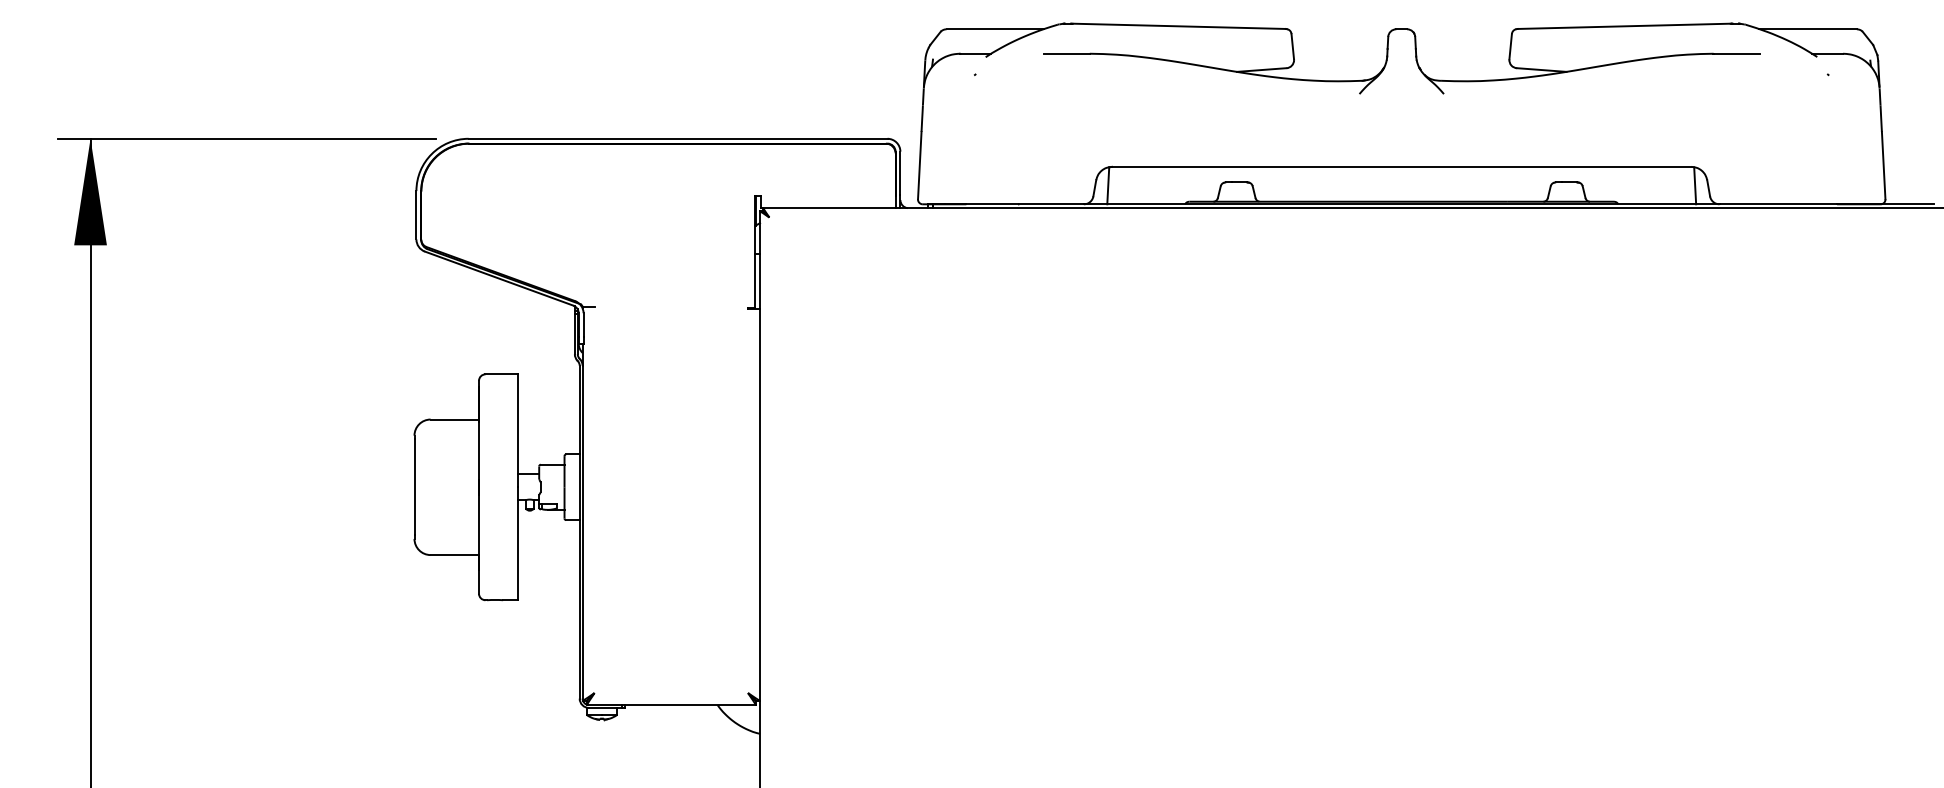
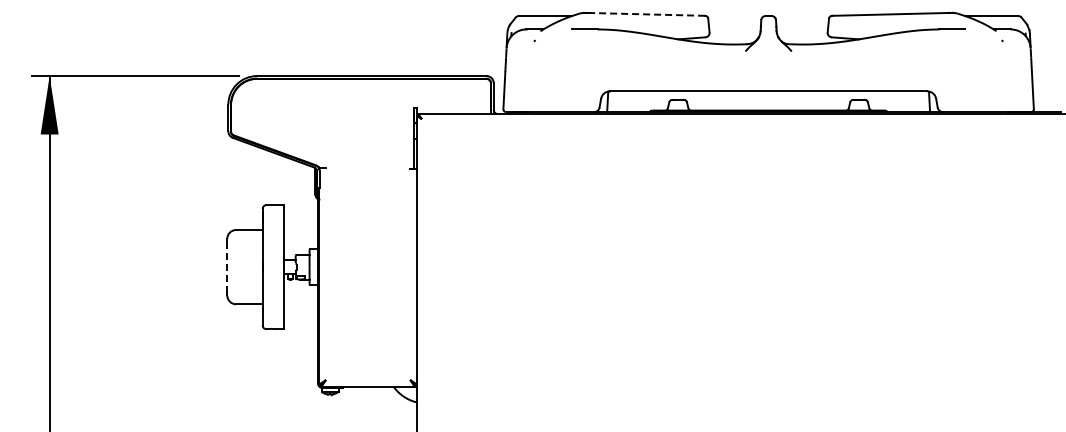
line: (1178, 26) -> (646, 14), solid -> dashed
line: (414, 486) -> (227, 266), solid -> dashed

